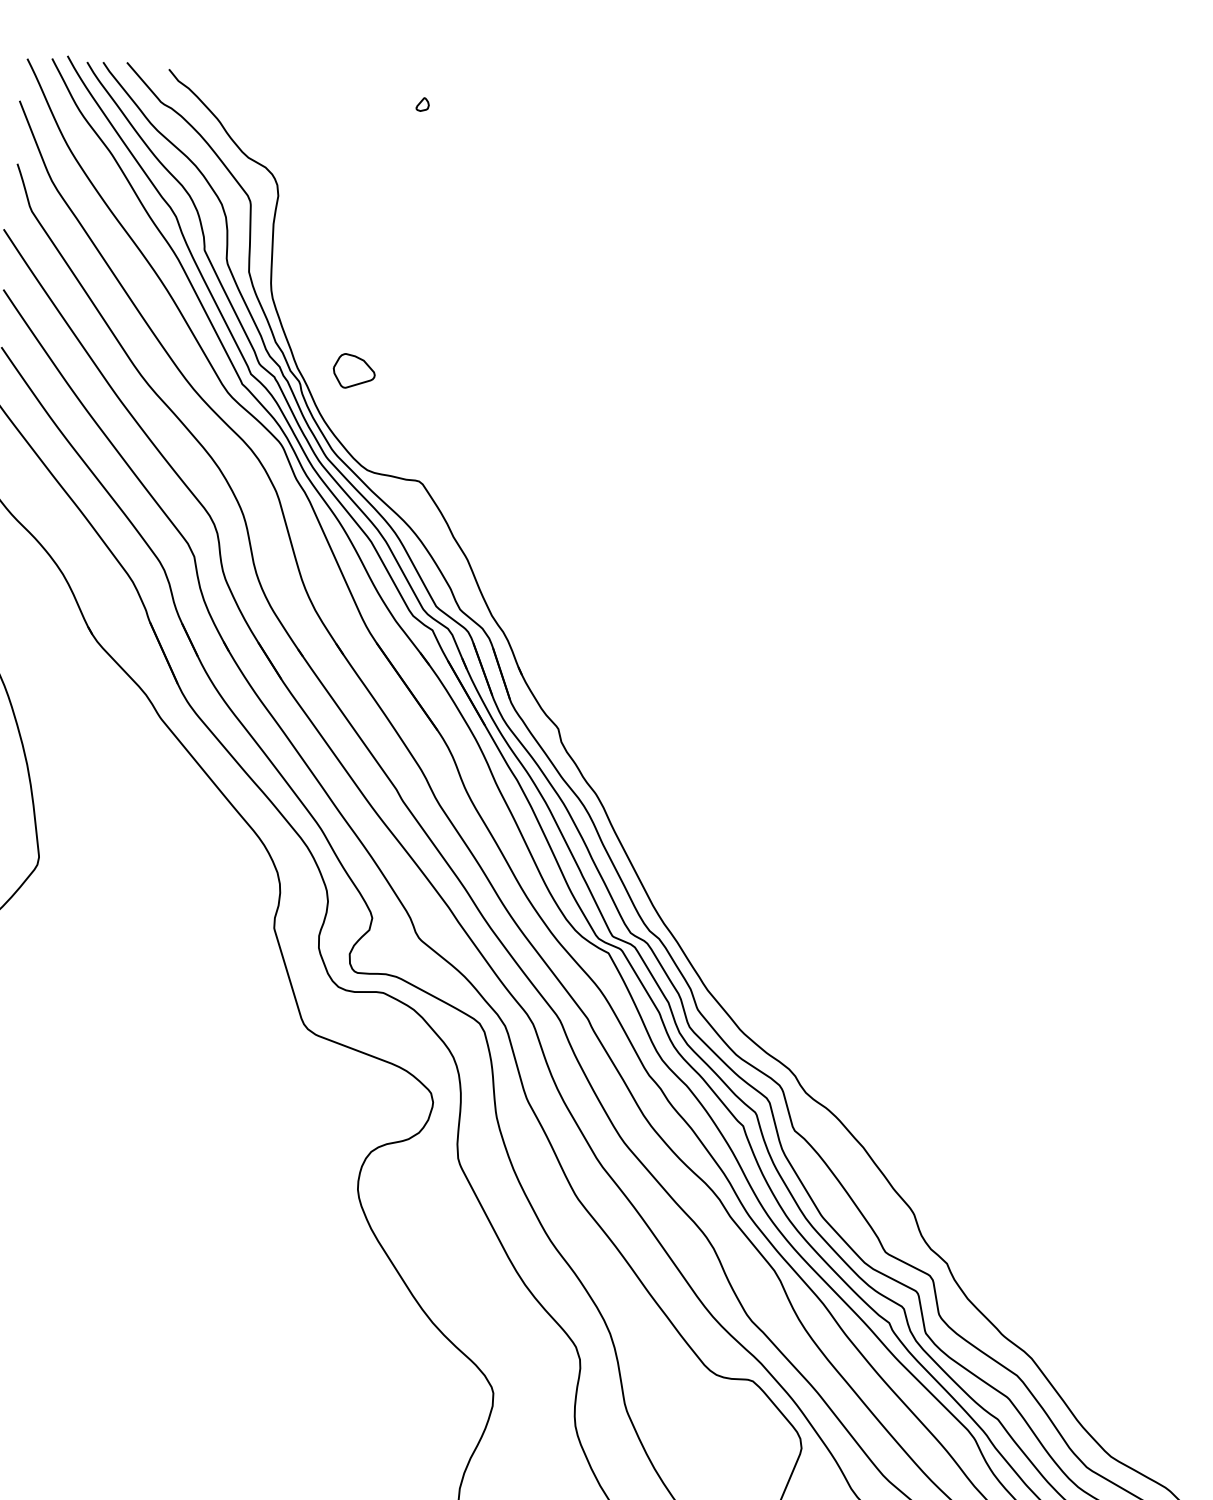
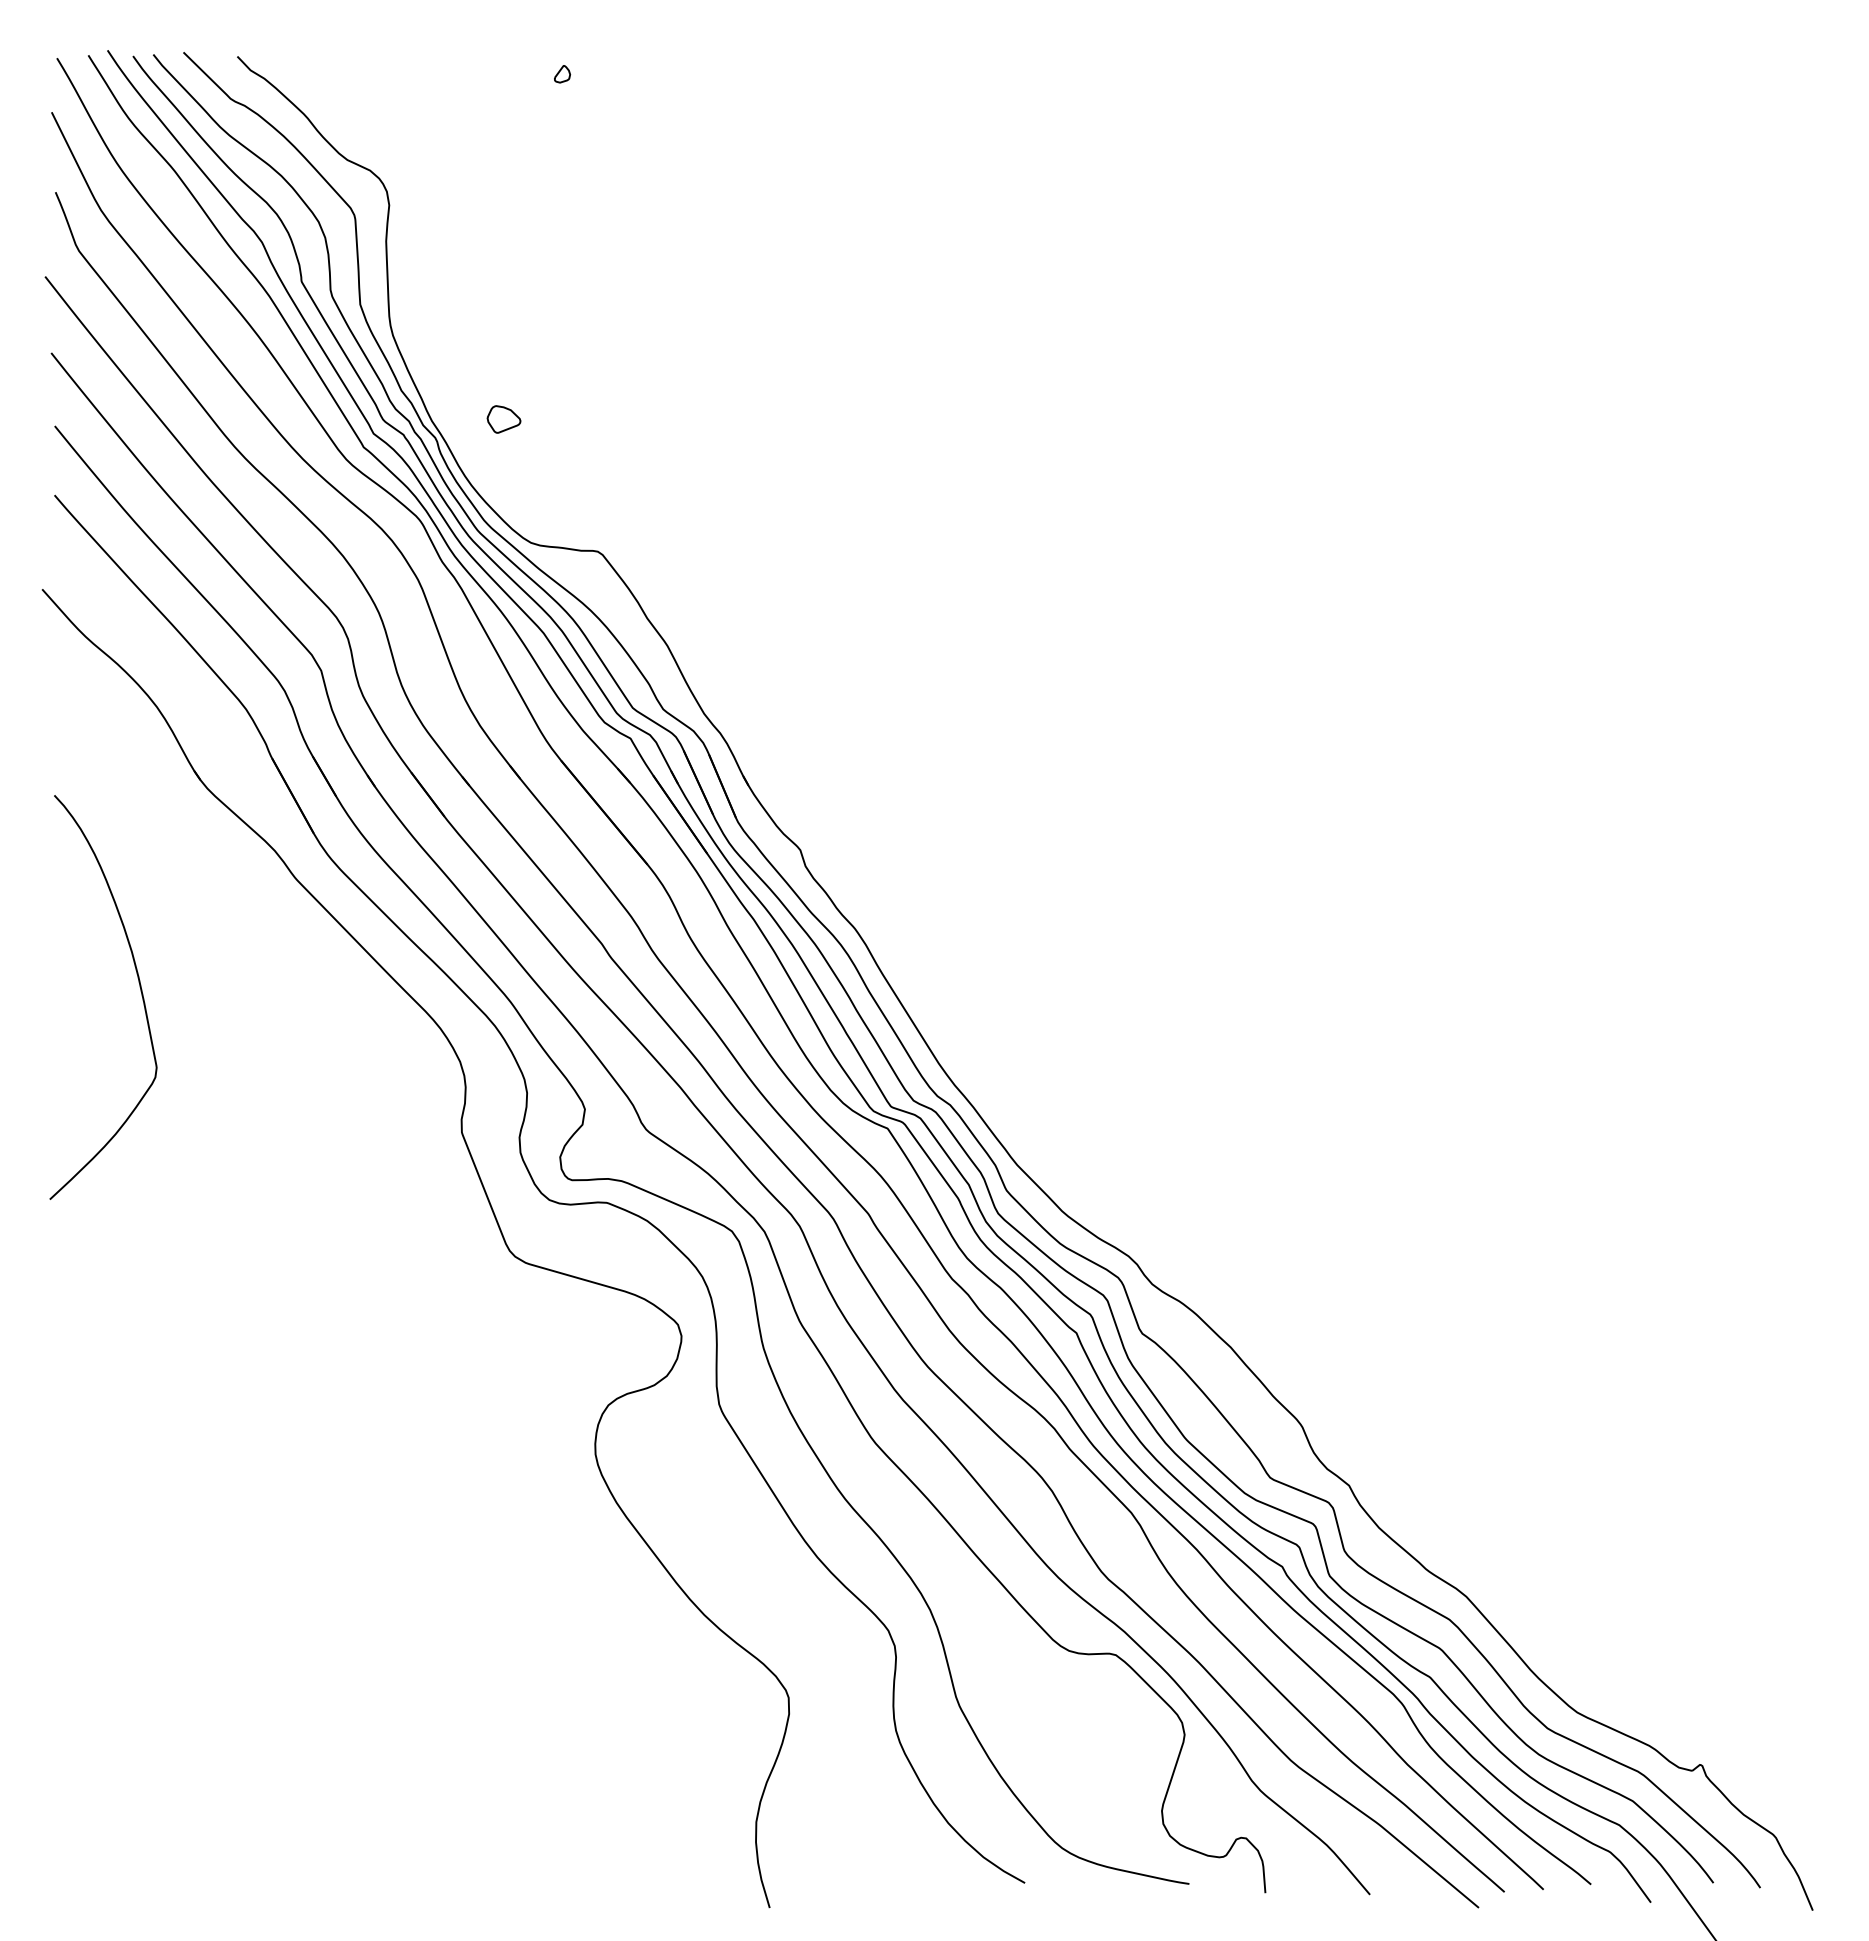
part: (353, 371) -> (503, 419), size x0.62

